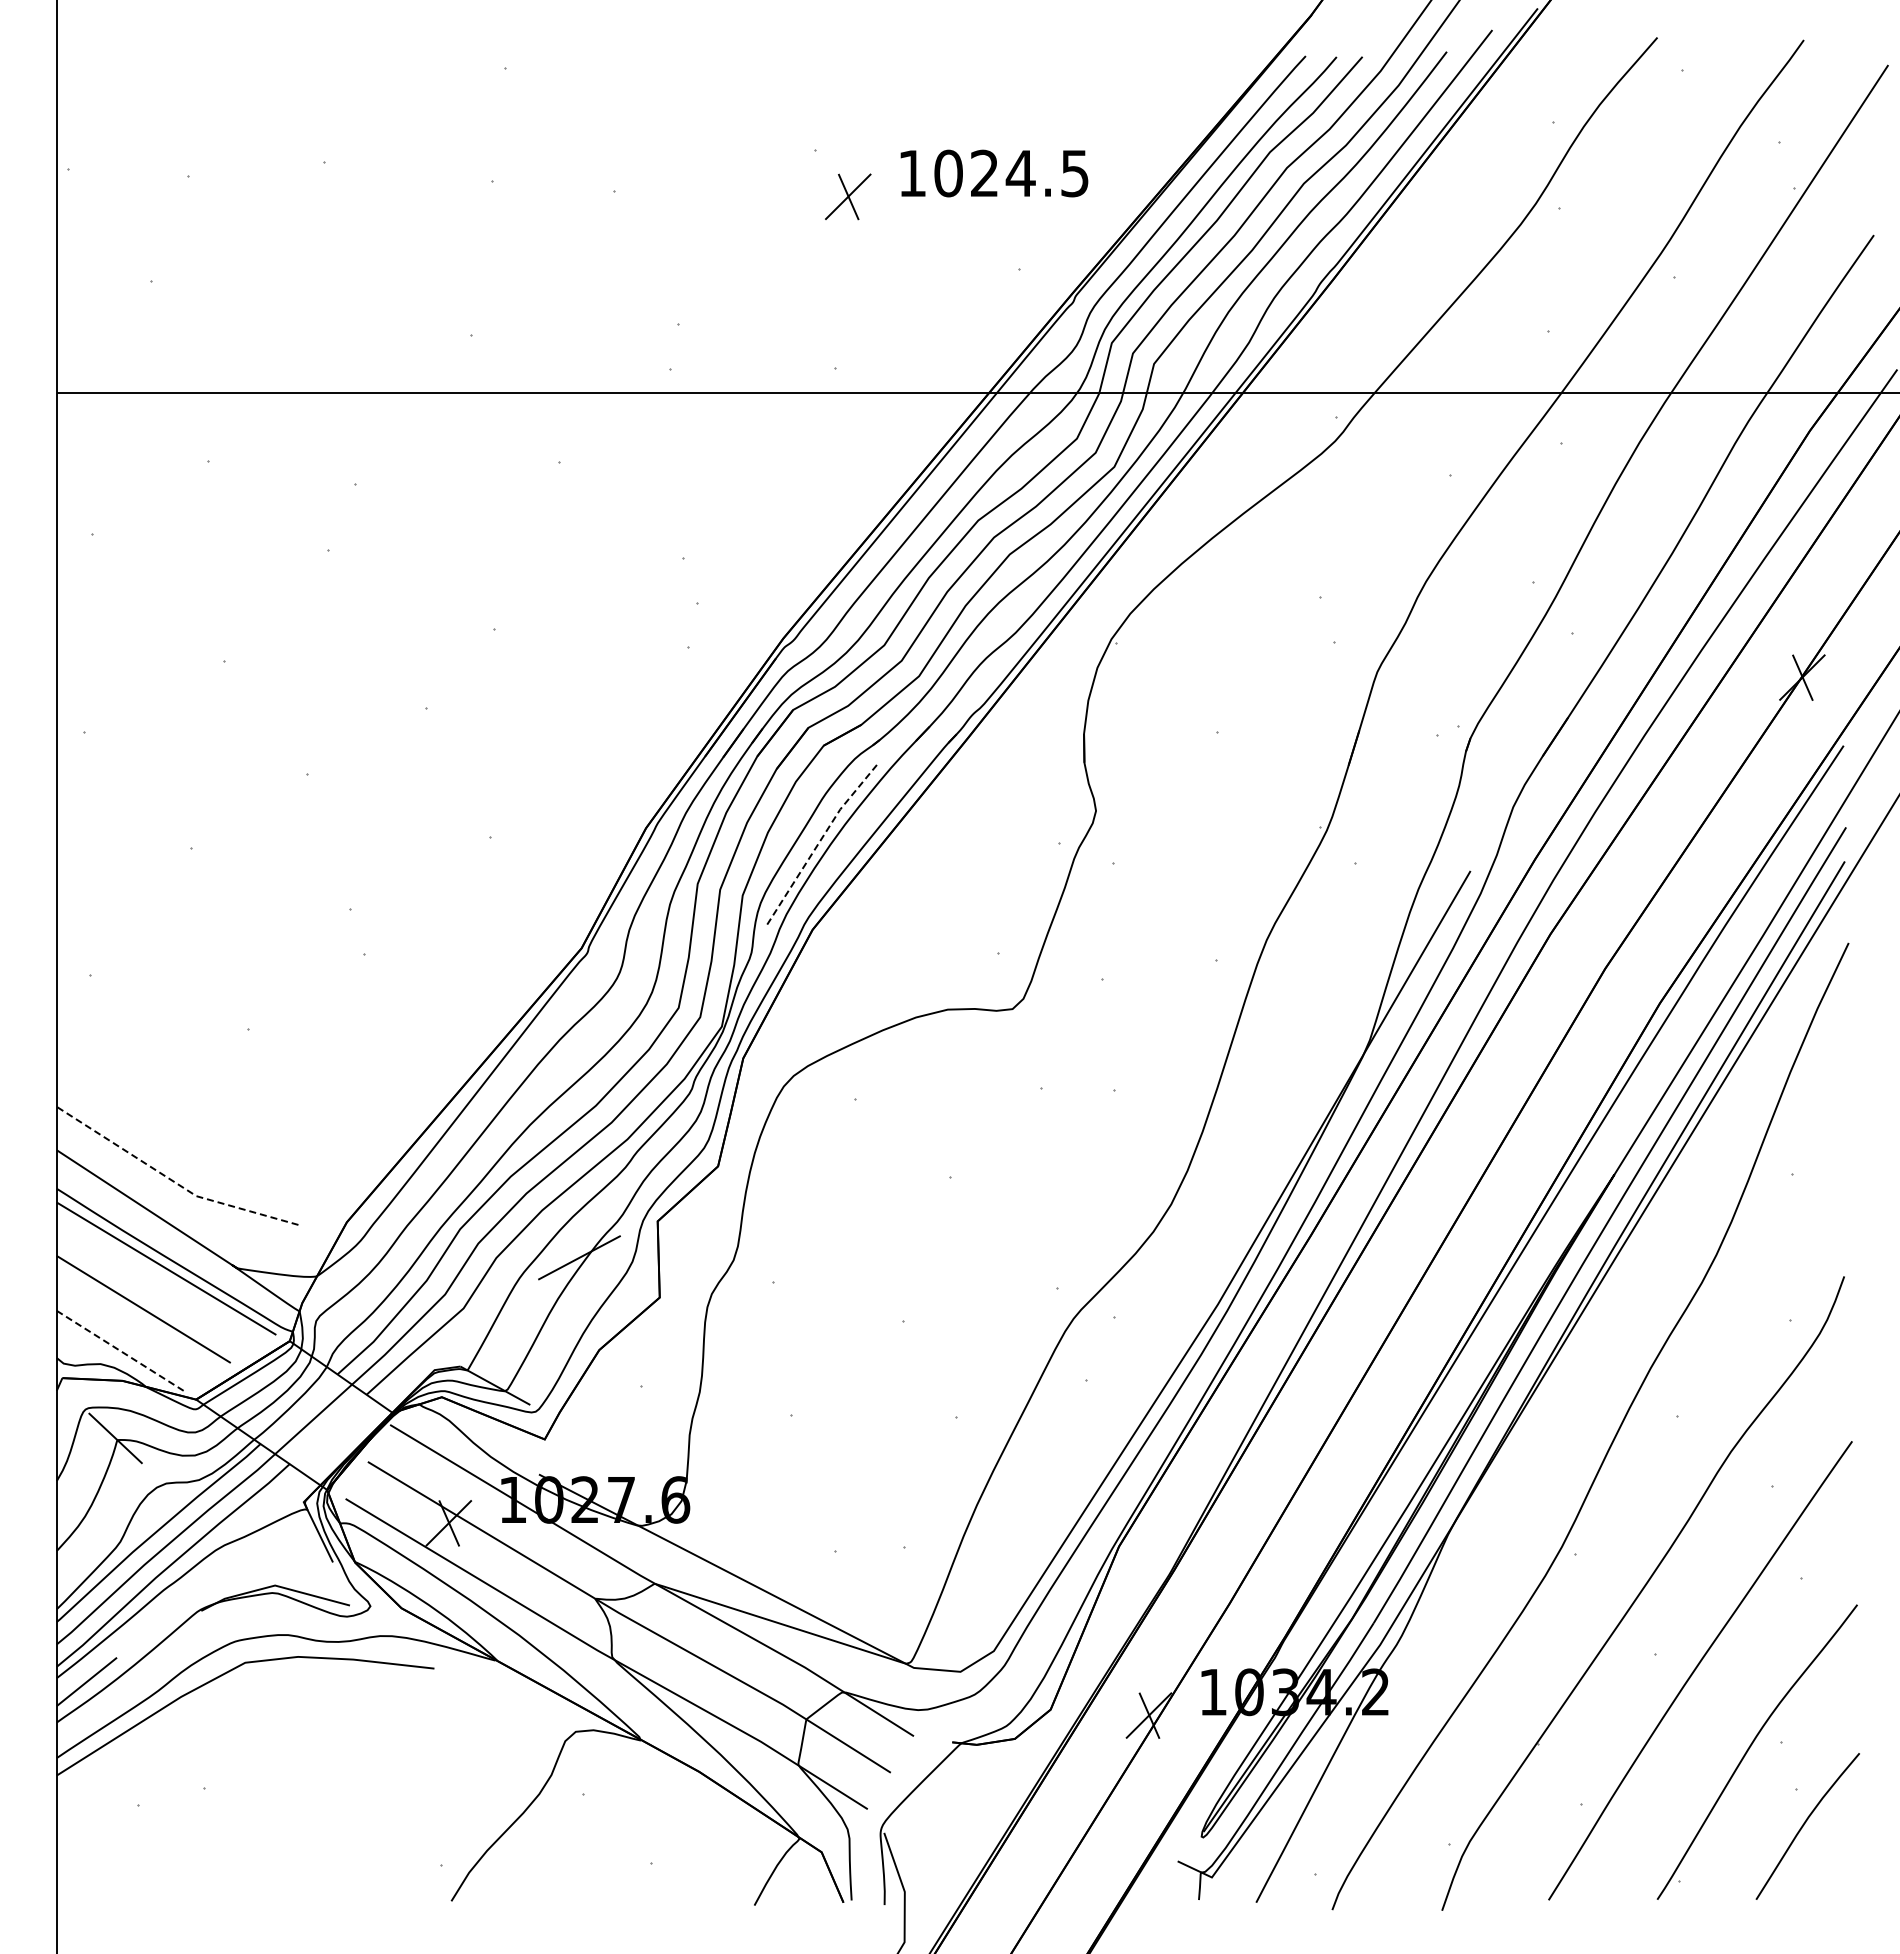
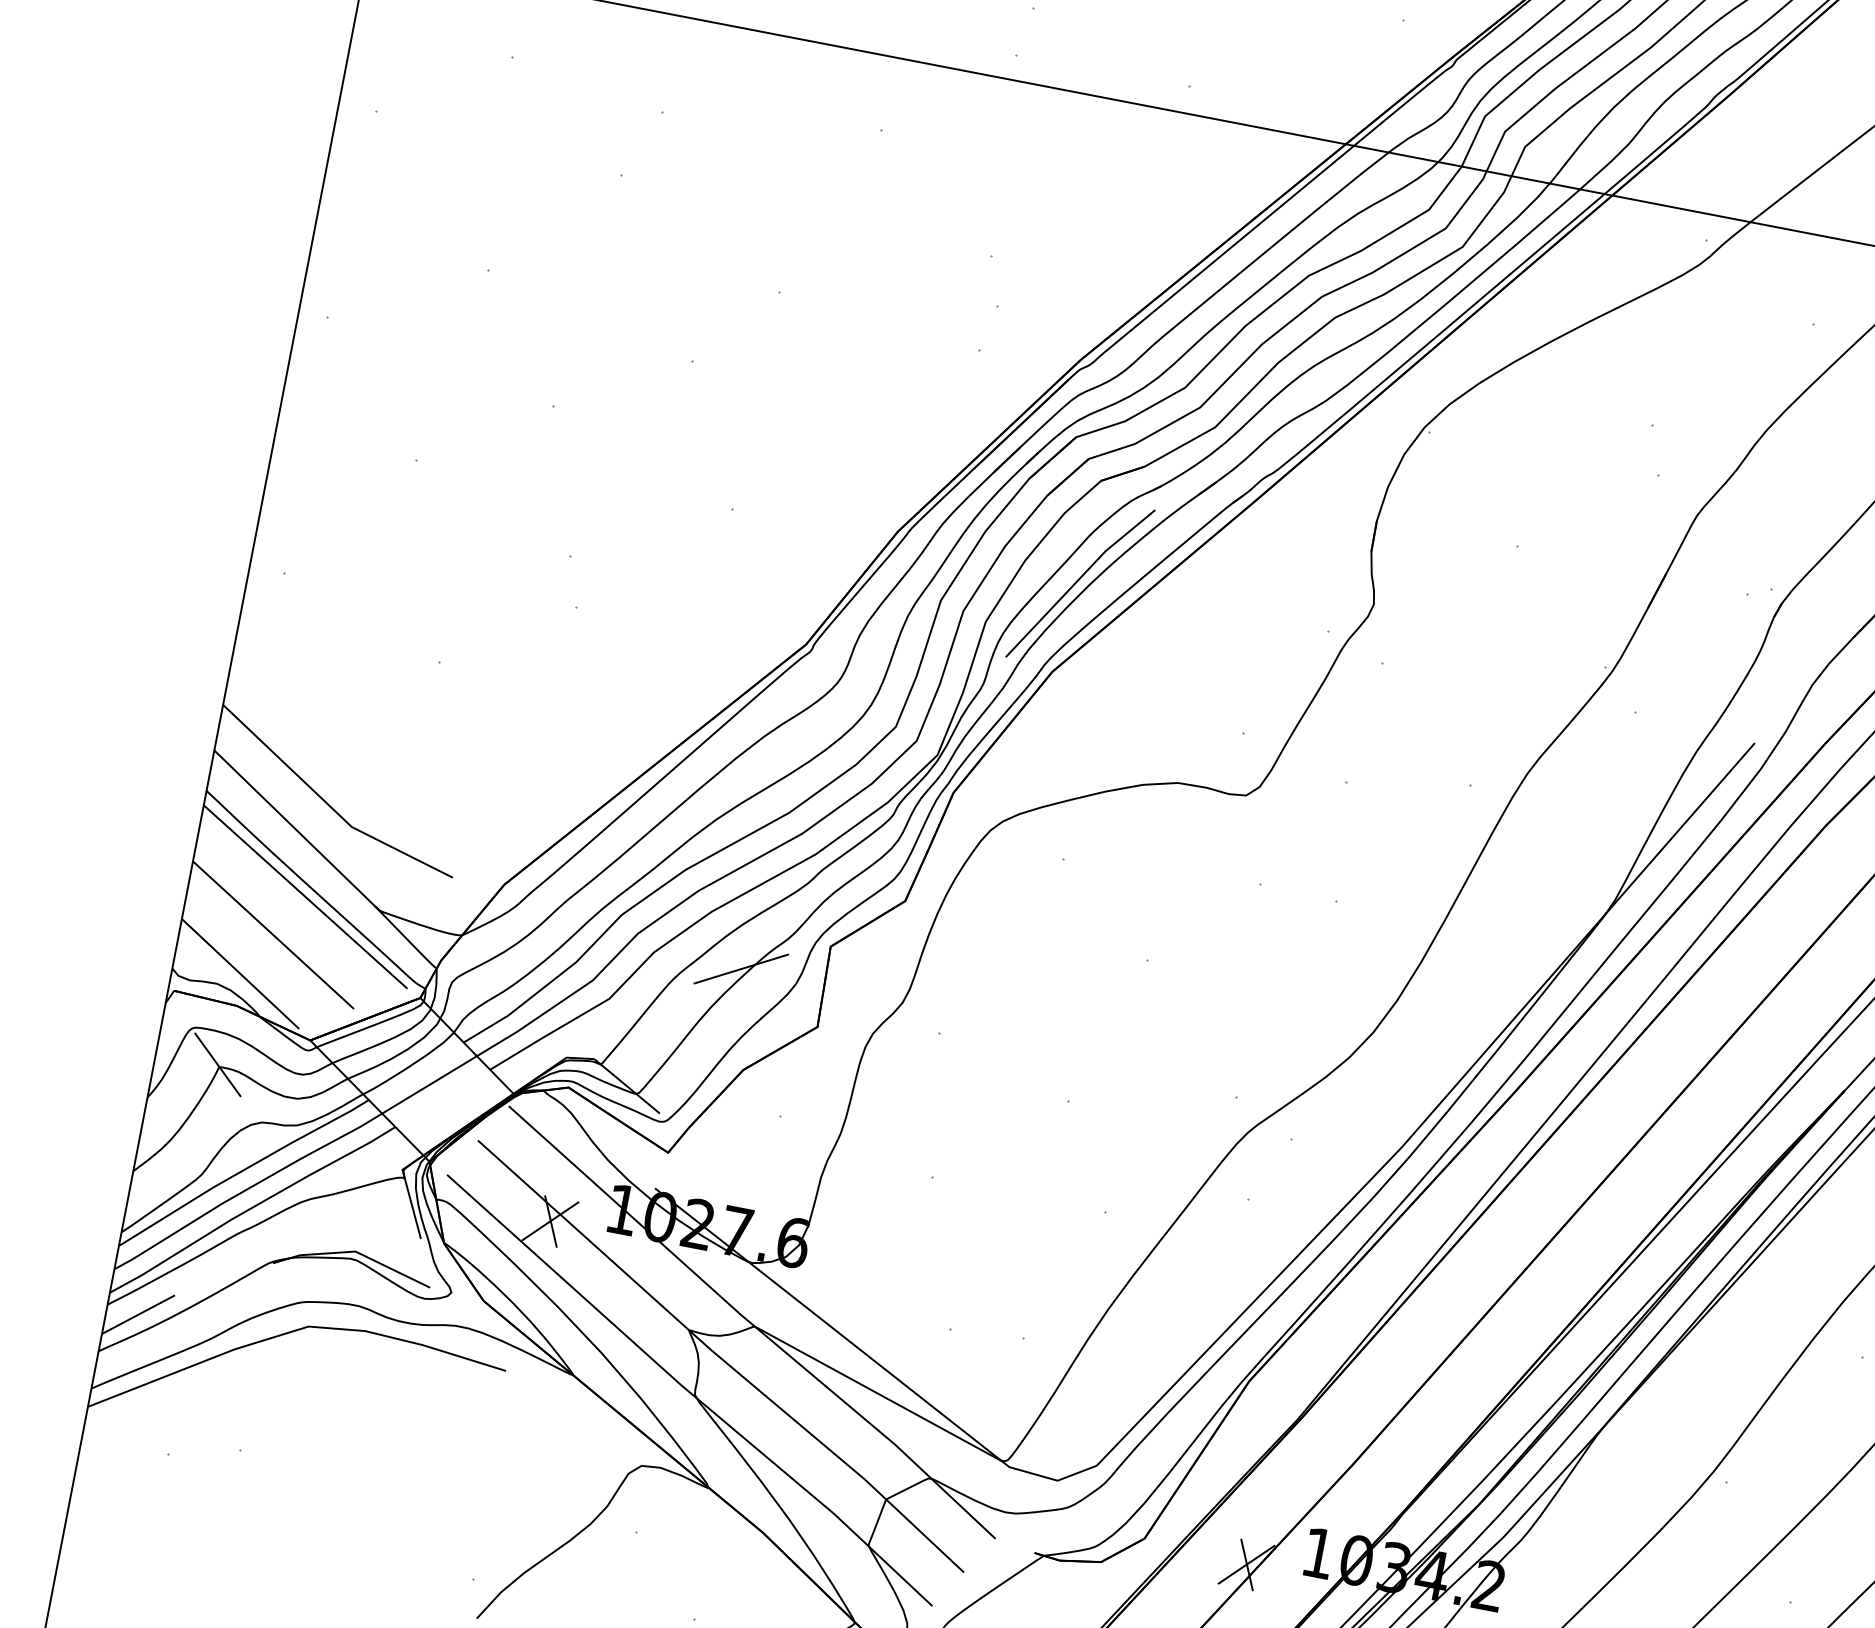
line: (820, 840) -> (1078, 579), dashed -> solid
line: (171, 1180) -> (328, 805), dashed -> solid
line: (120, 1351) -> (240, 974), dashed -> solid

